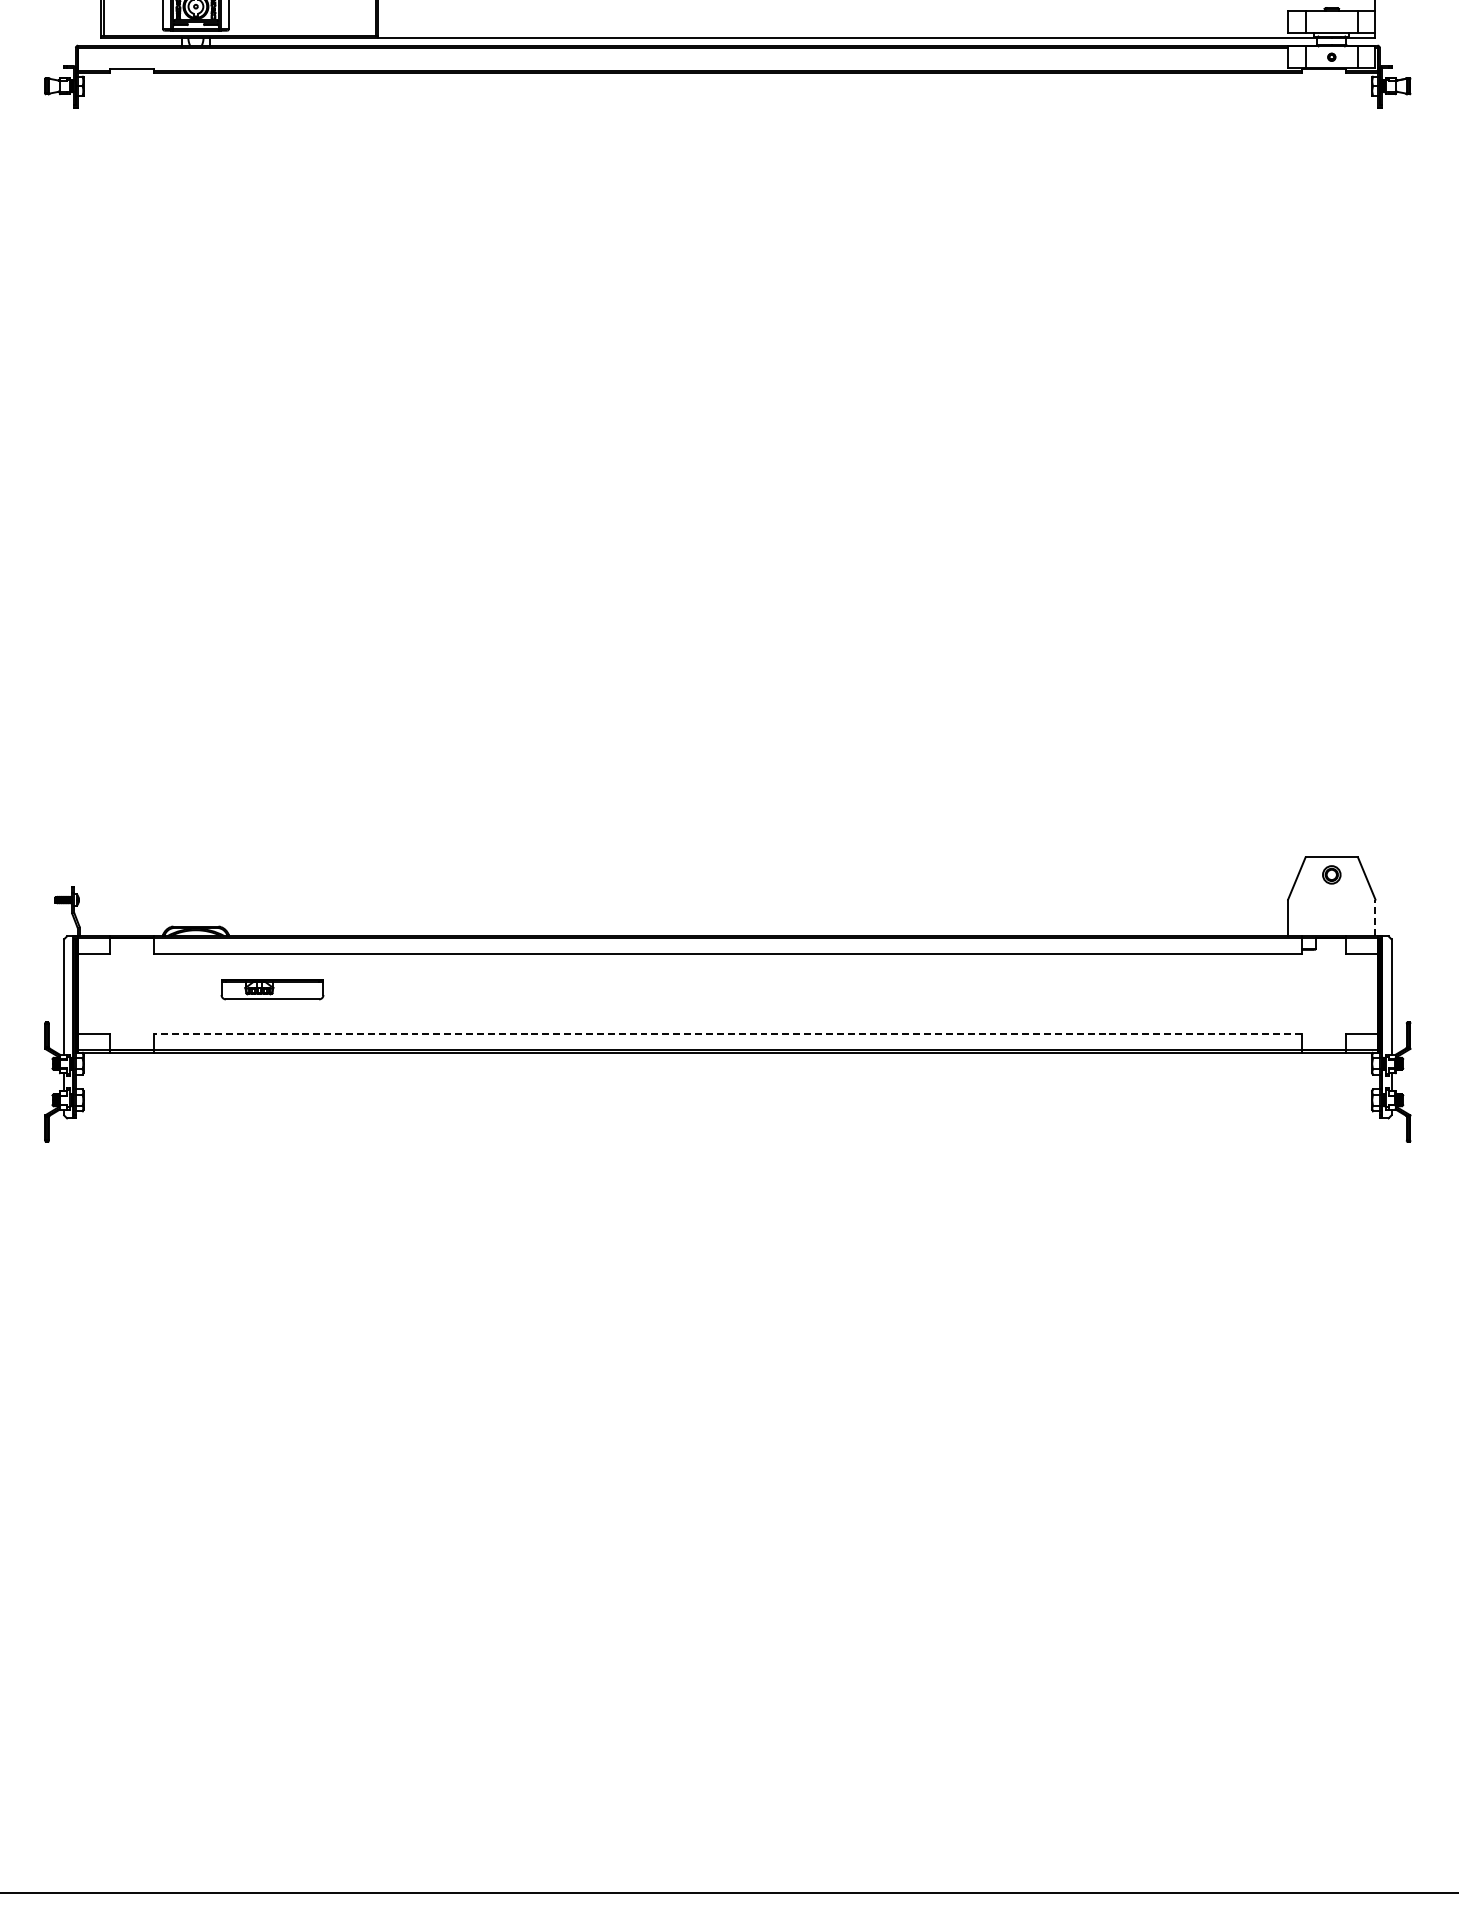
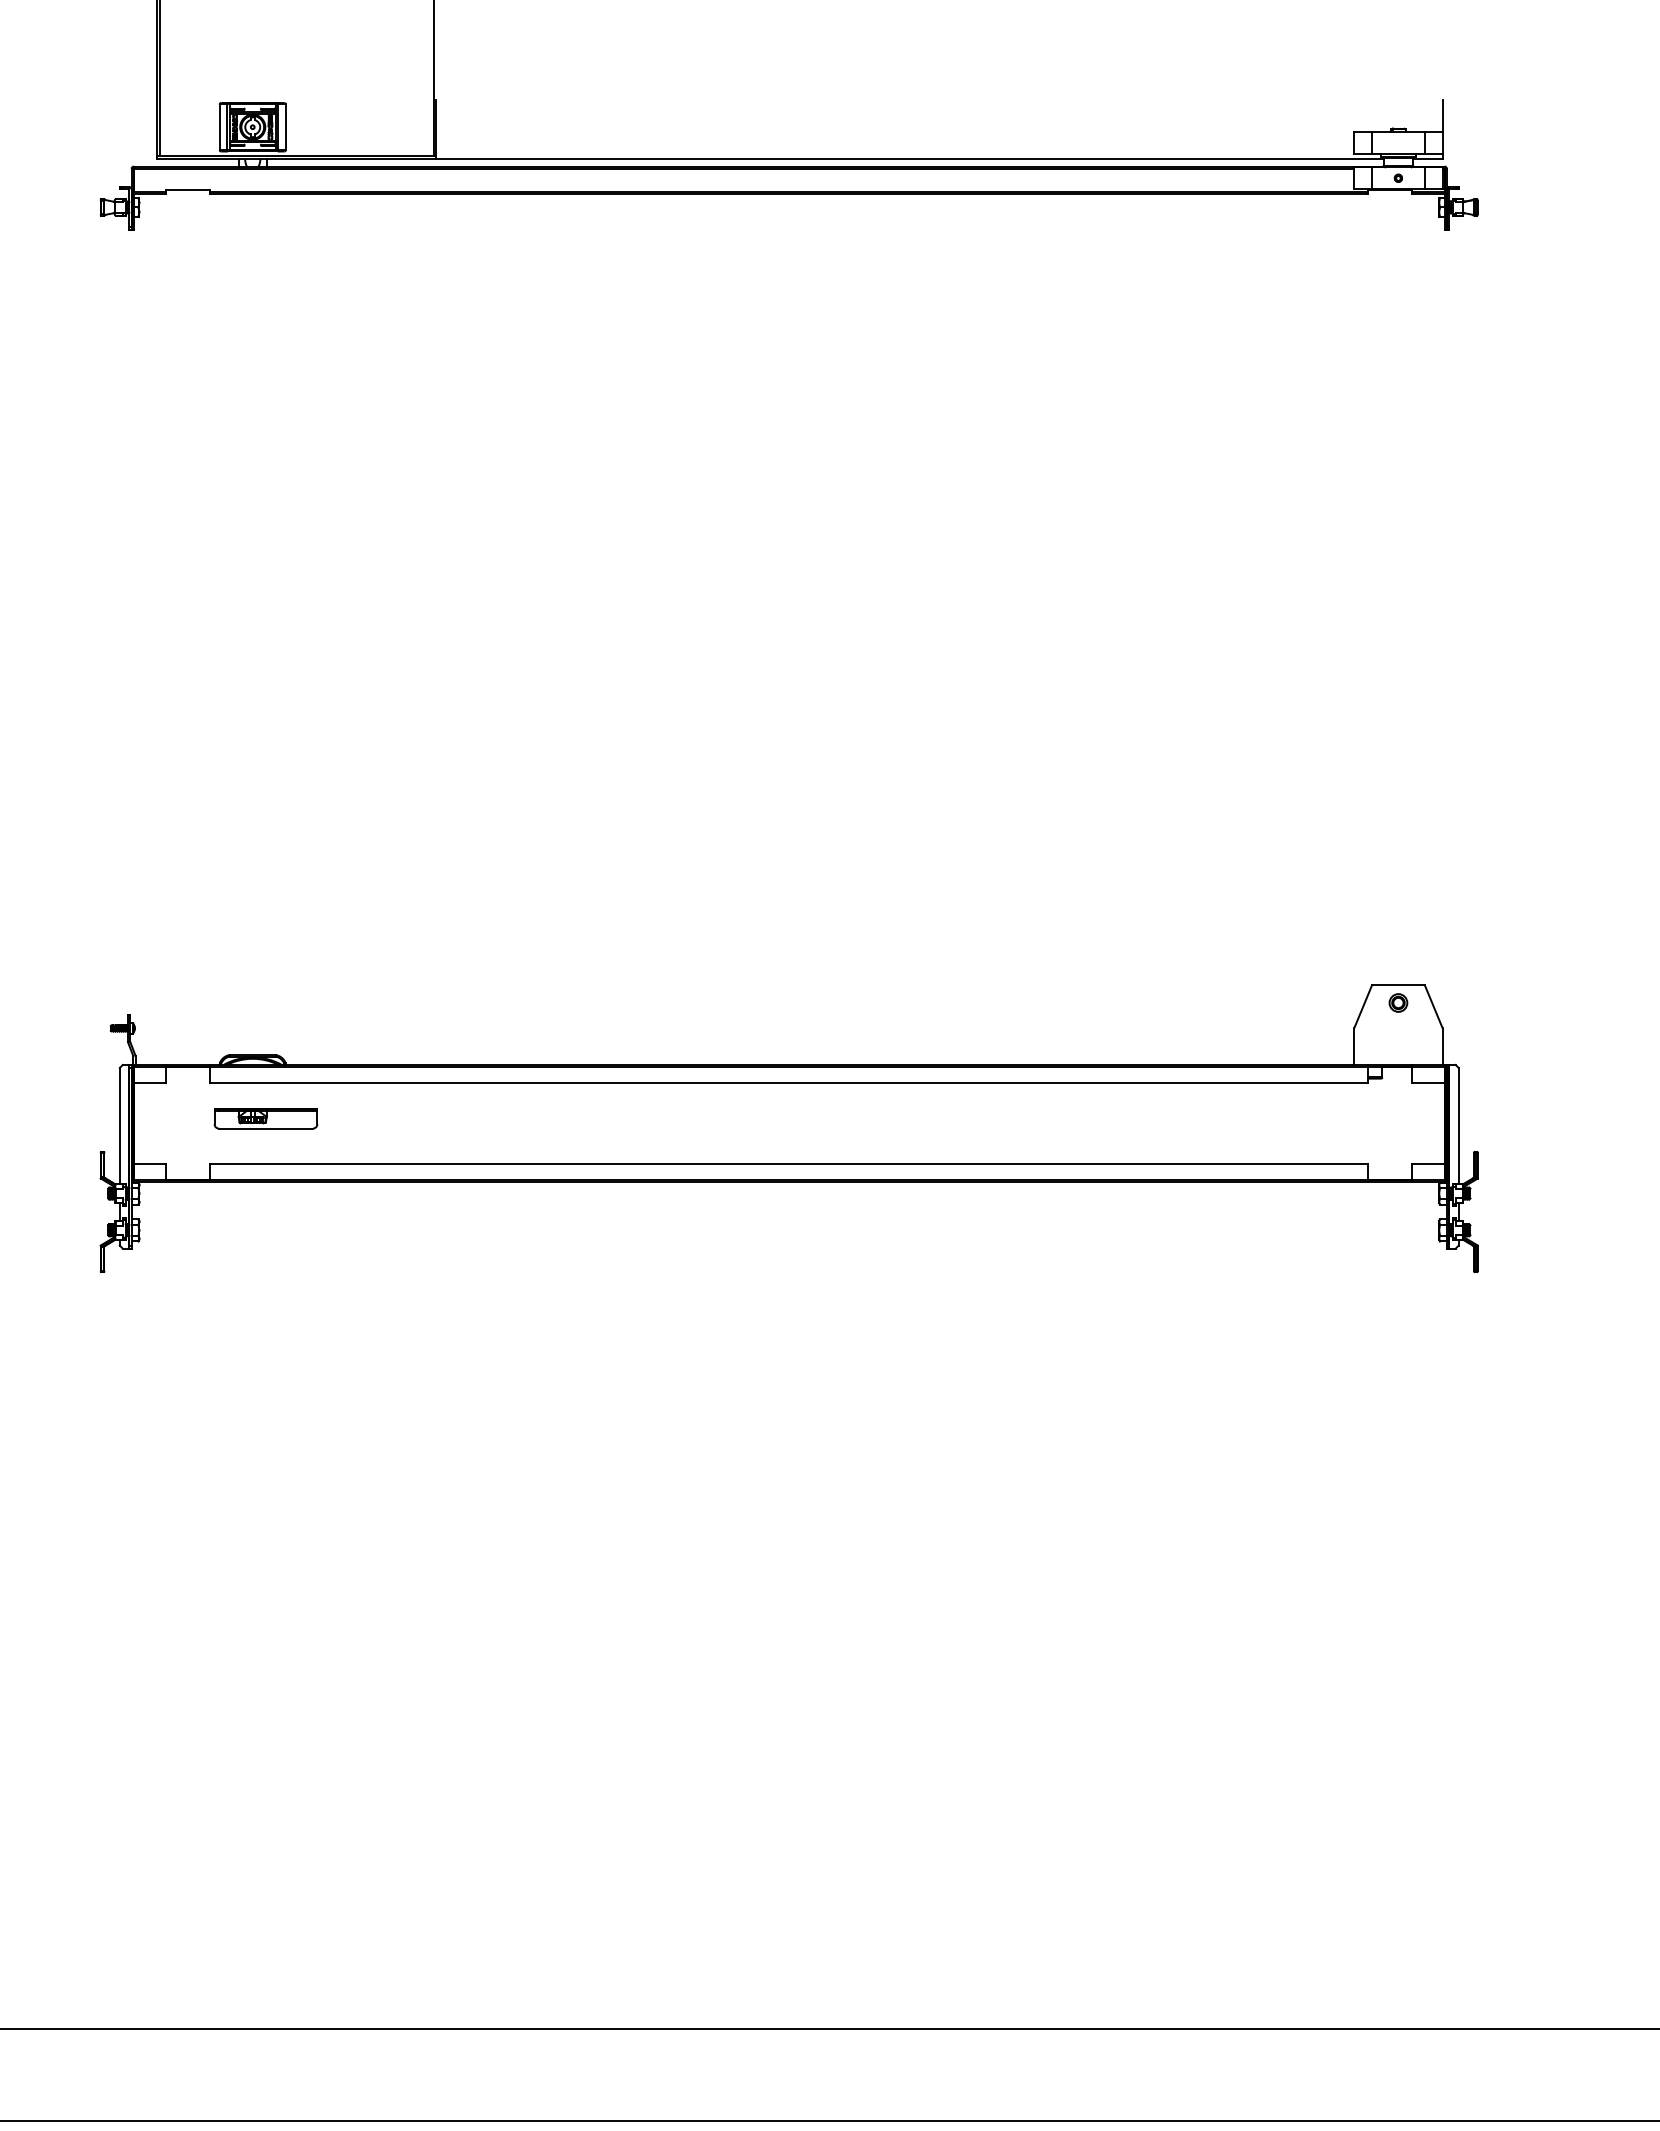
line: (1375, 917) -> (1442, 1045), dashed -> solid
part: (272, 989) -> (265, 1118), moved
line: (728, 1034) -> (789, 1163), dashed -> solid

